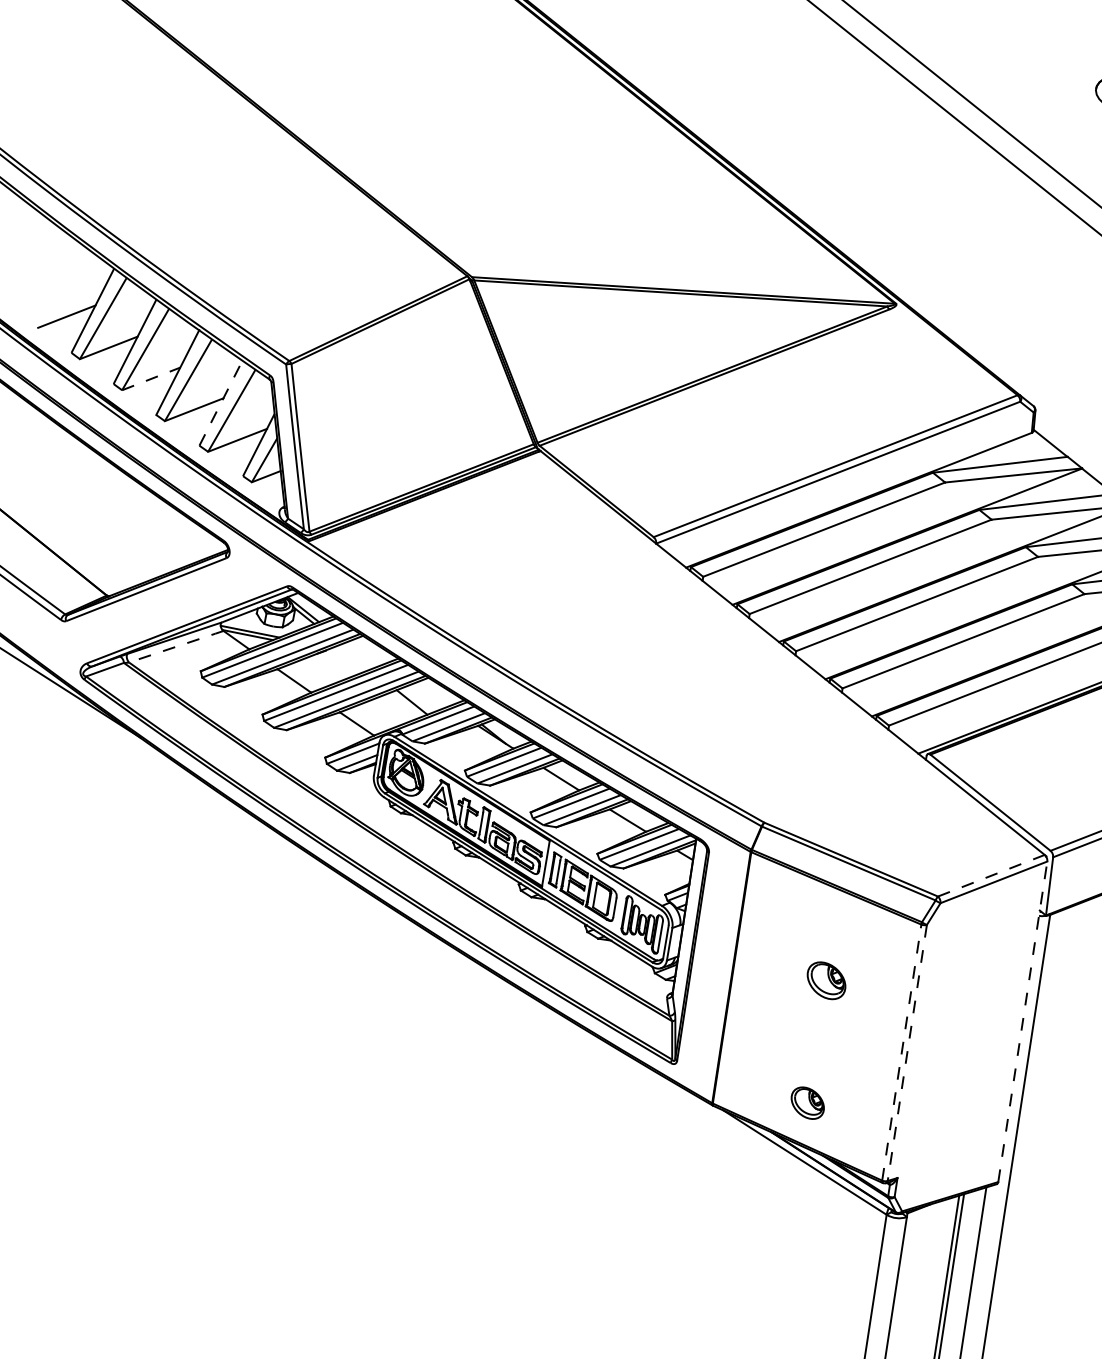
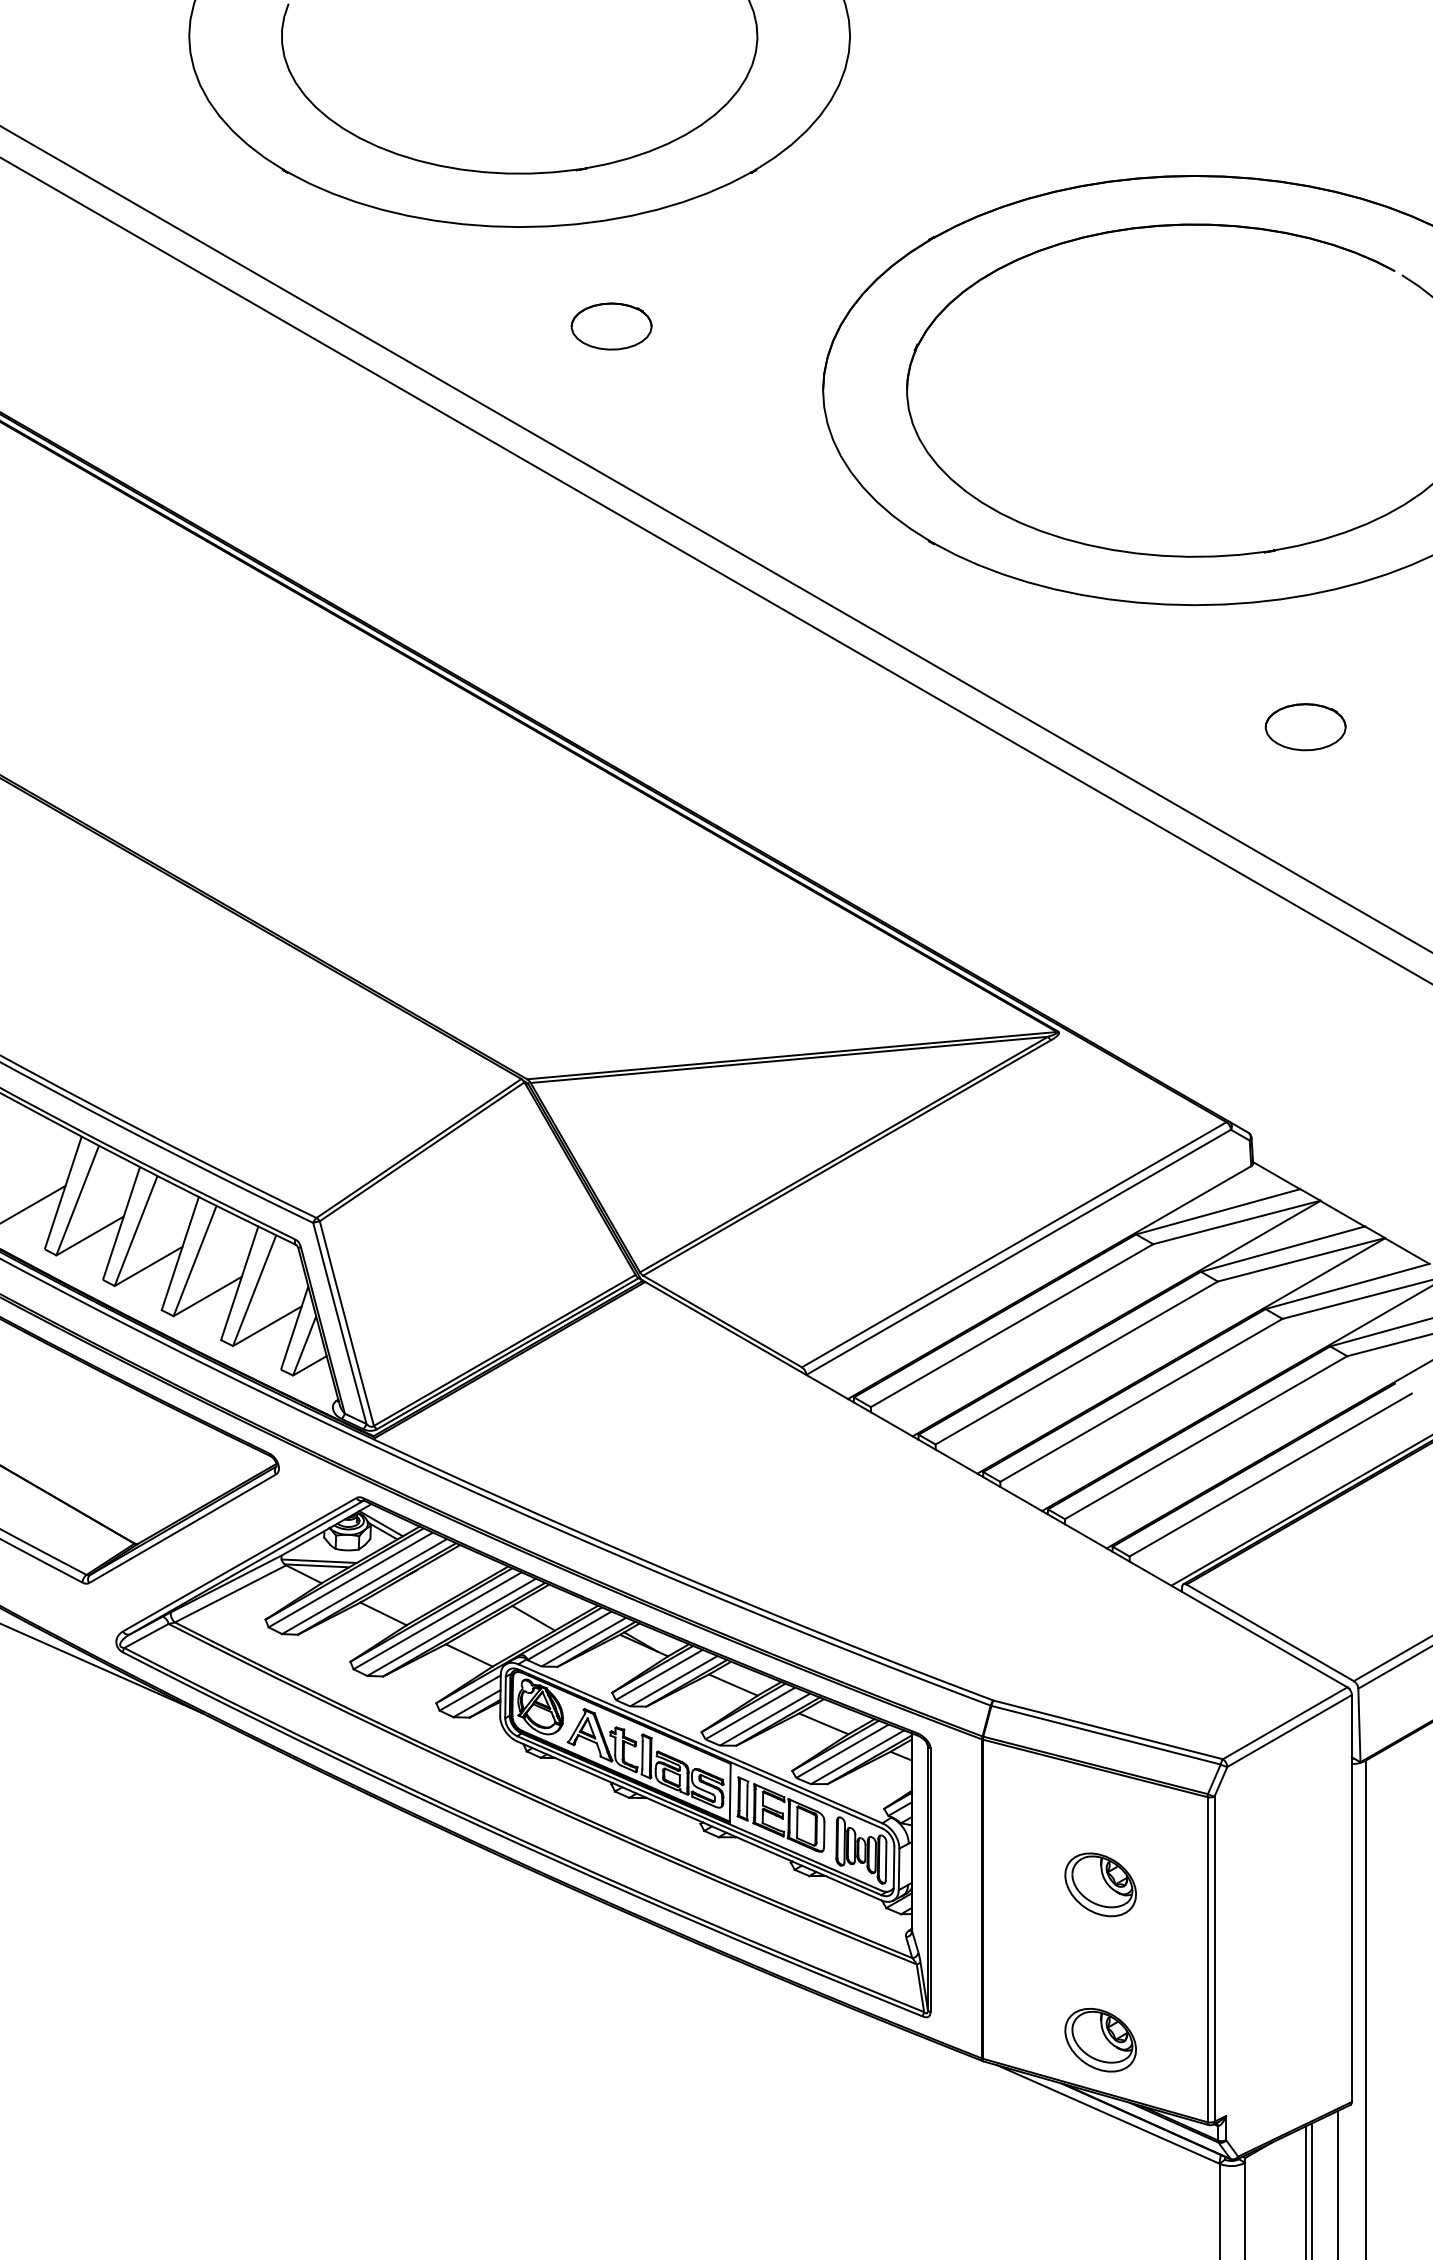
line: (151, 379) -> (149, 1266), dashed -> solid
line: (220, 403) -> (239, 1283), dashed -> solid
line: (177, 646) -> (231, 1593), dashed -> solid
line: (991, 875) -> (1285, 1723), dashed -> solid
part: (826, 980) -> (1100, 1884), size x1.43
line: (1022, 1021) -> (1351, 1898), dashed -> solid
line: (901, 1052) -> (1207, 1959), dashed -> solid
line: (907, 1053) -> (1214, 1959), dashed -> solid
part: (807, 1103) -> (1100, 2040), size x1.67

